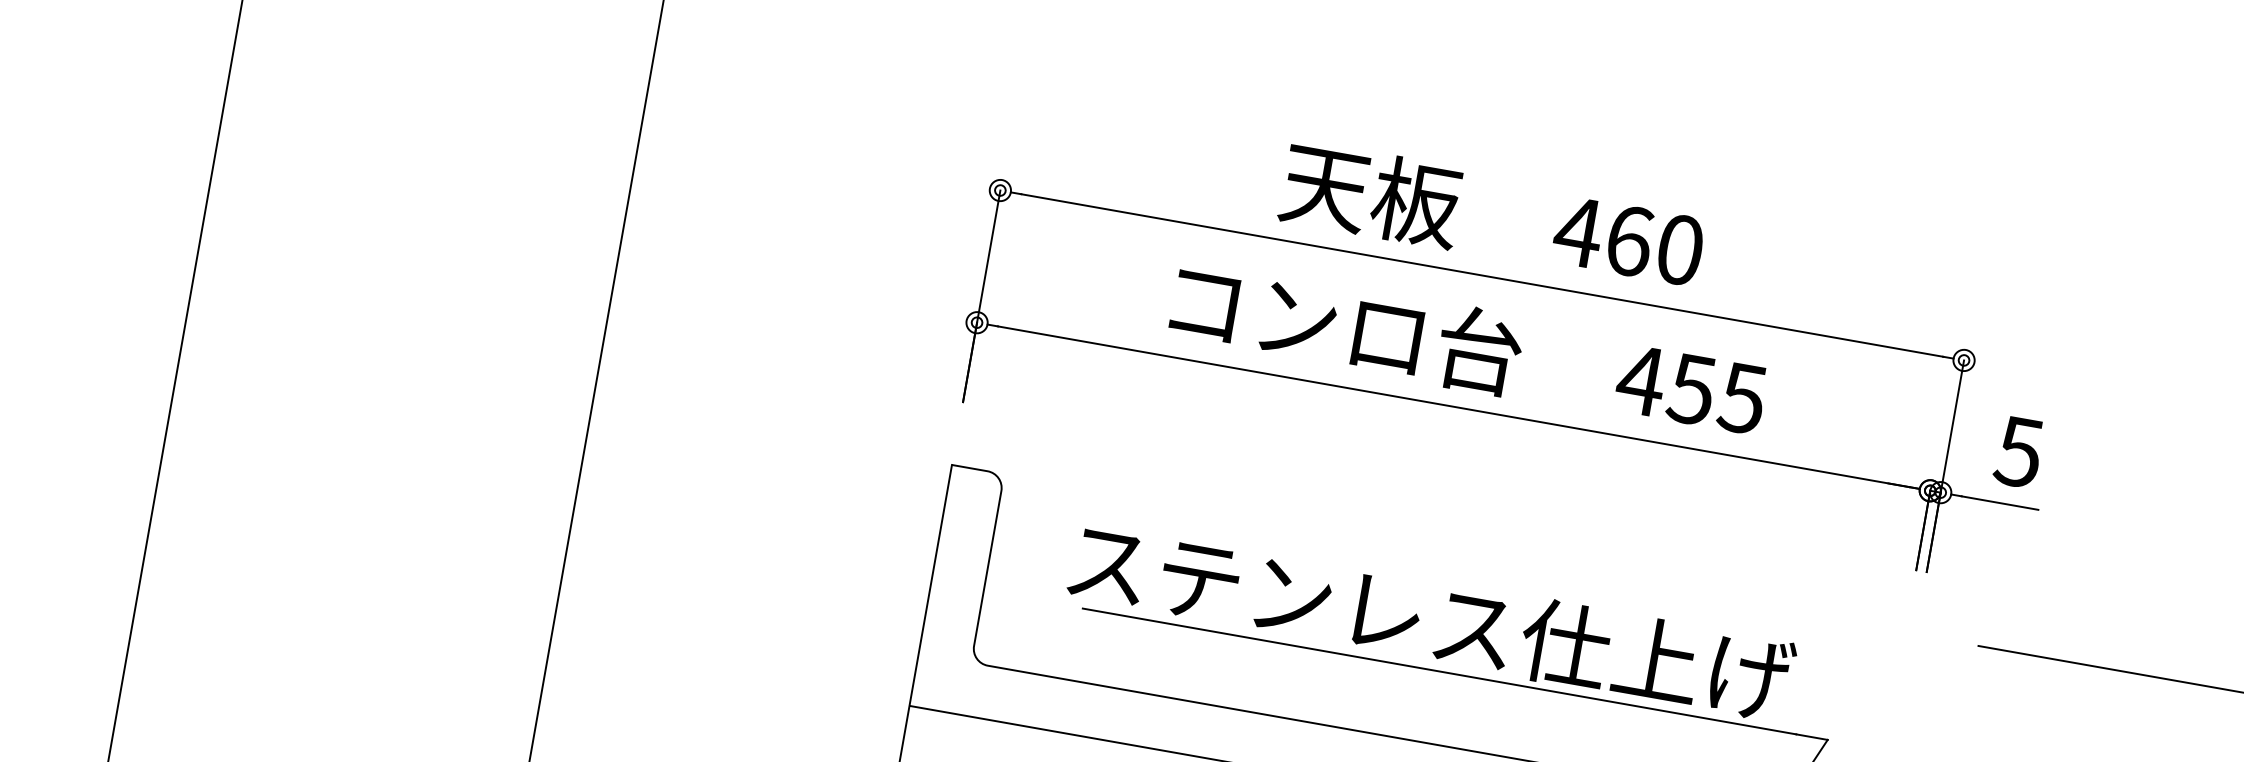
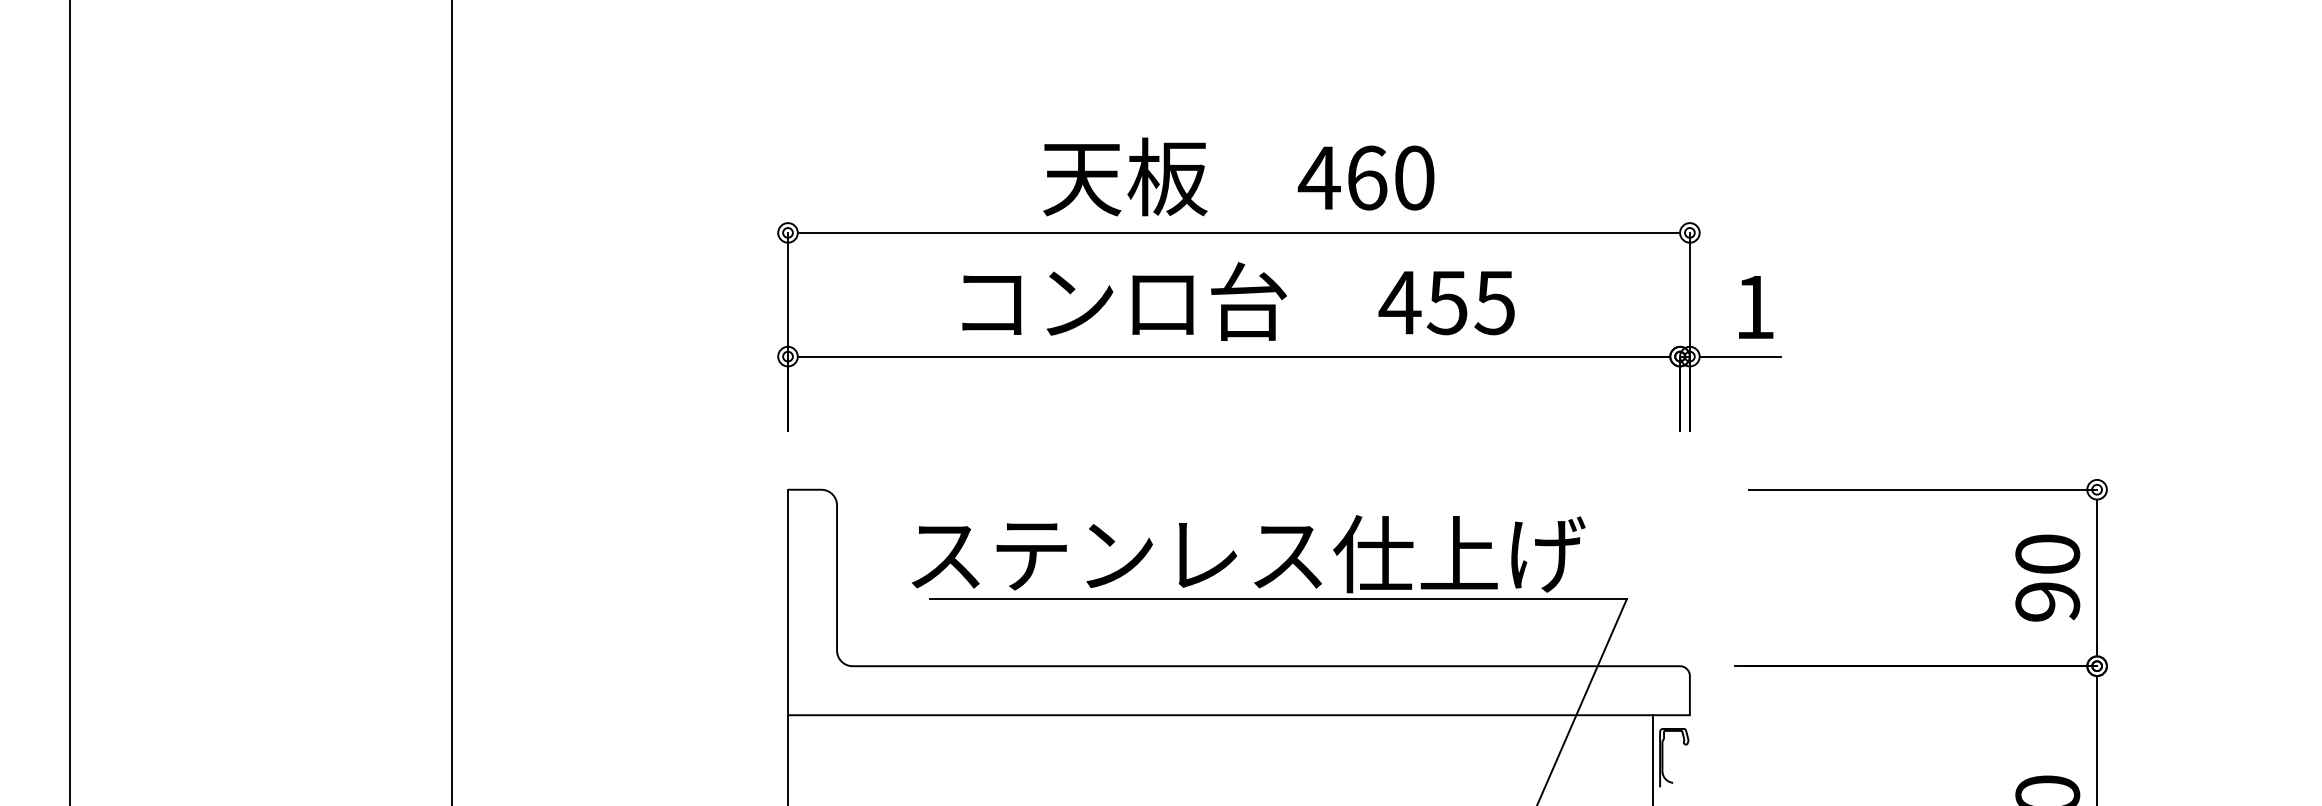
text: (2019, 452) -> (1754, 307), 5 -> 1

